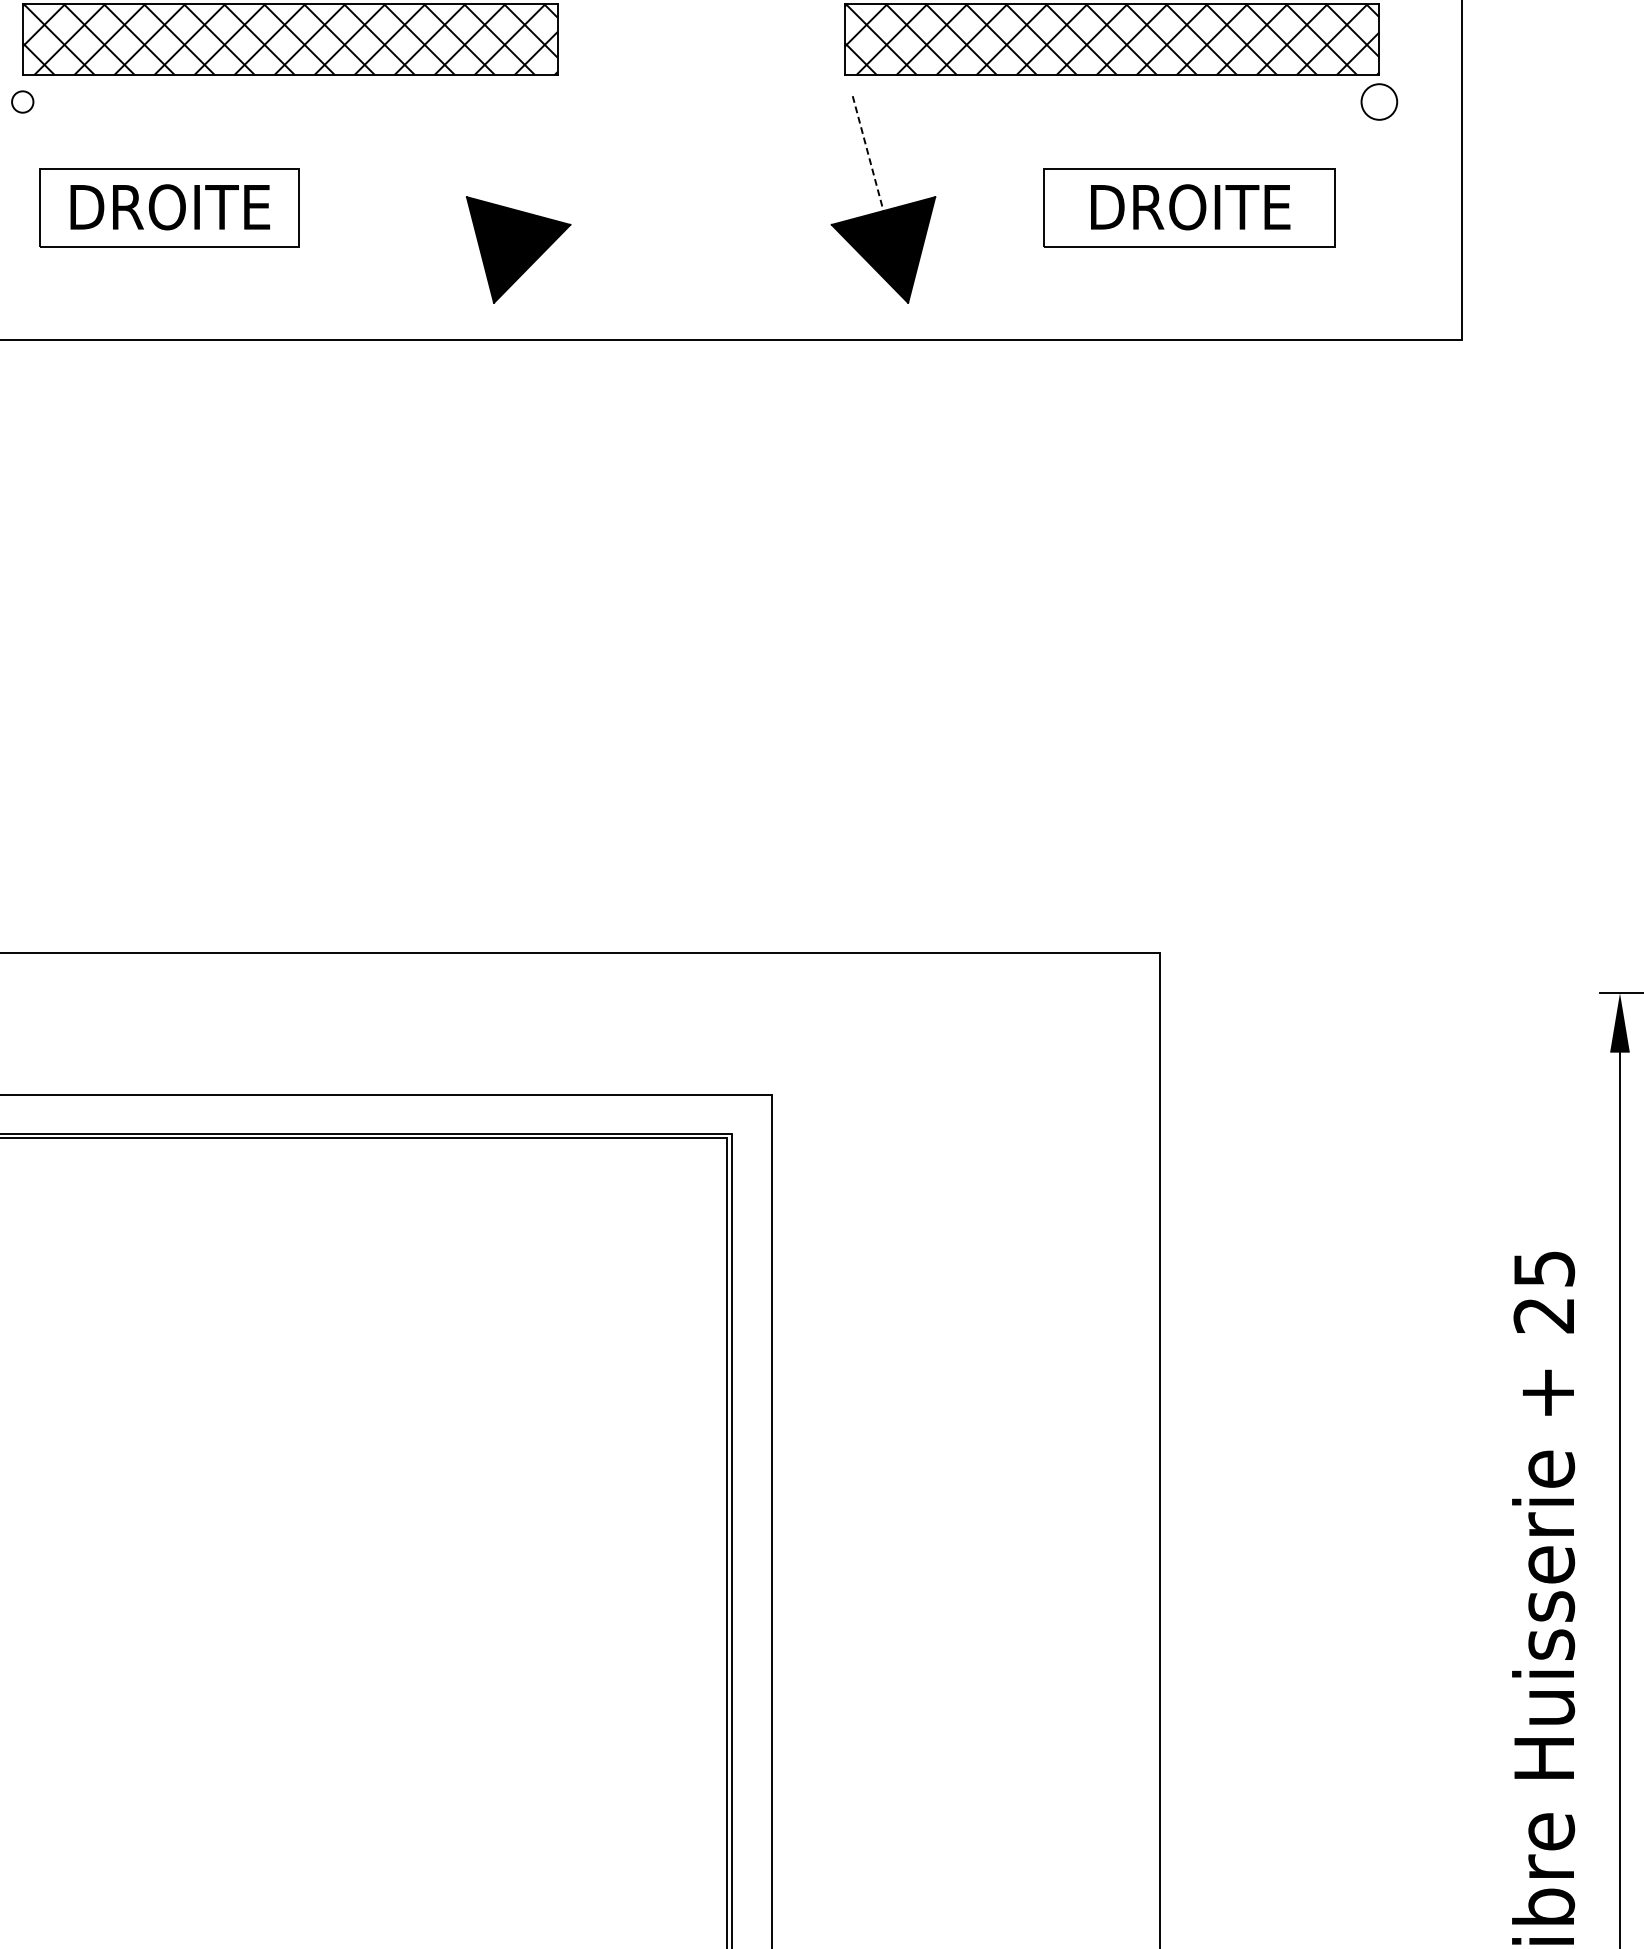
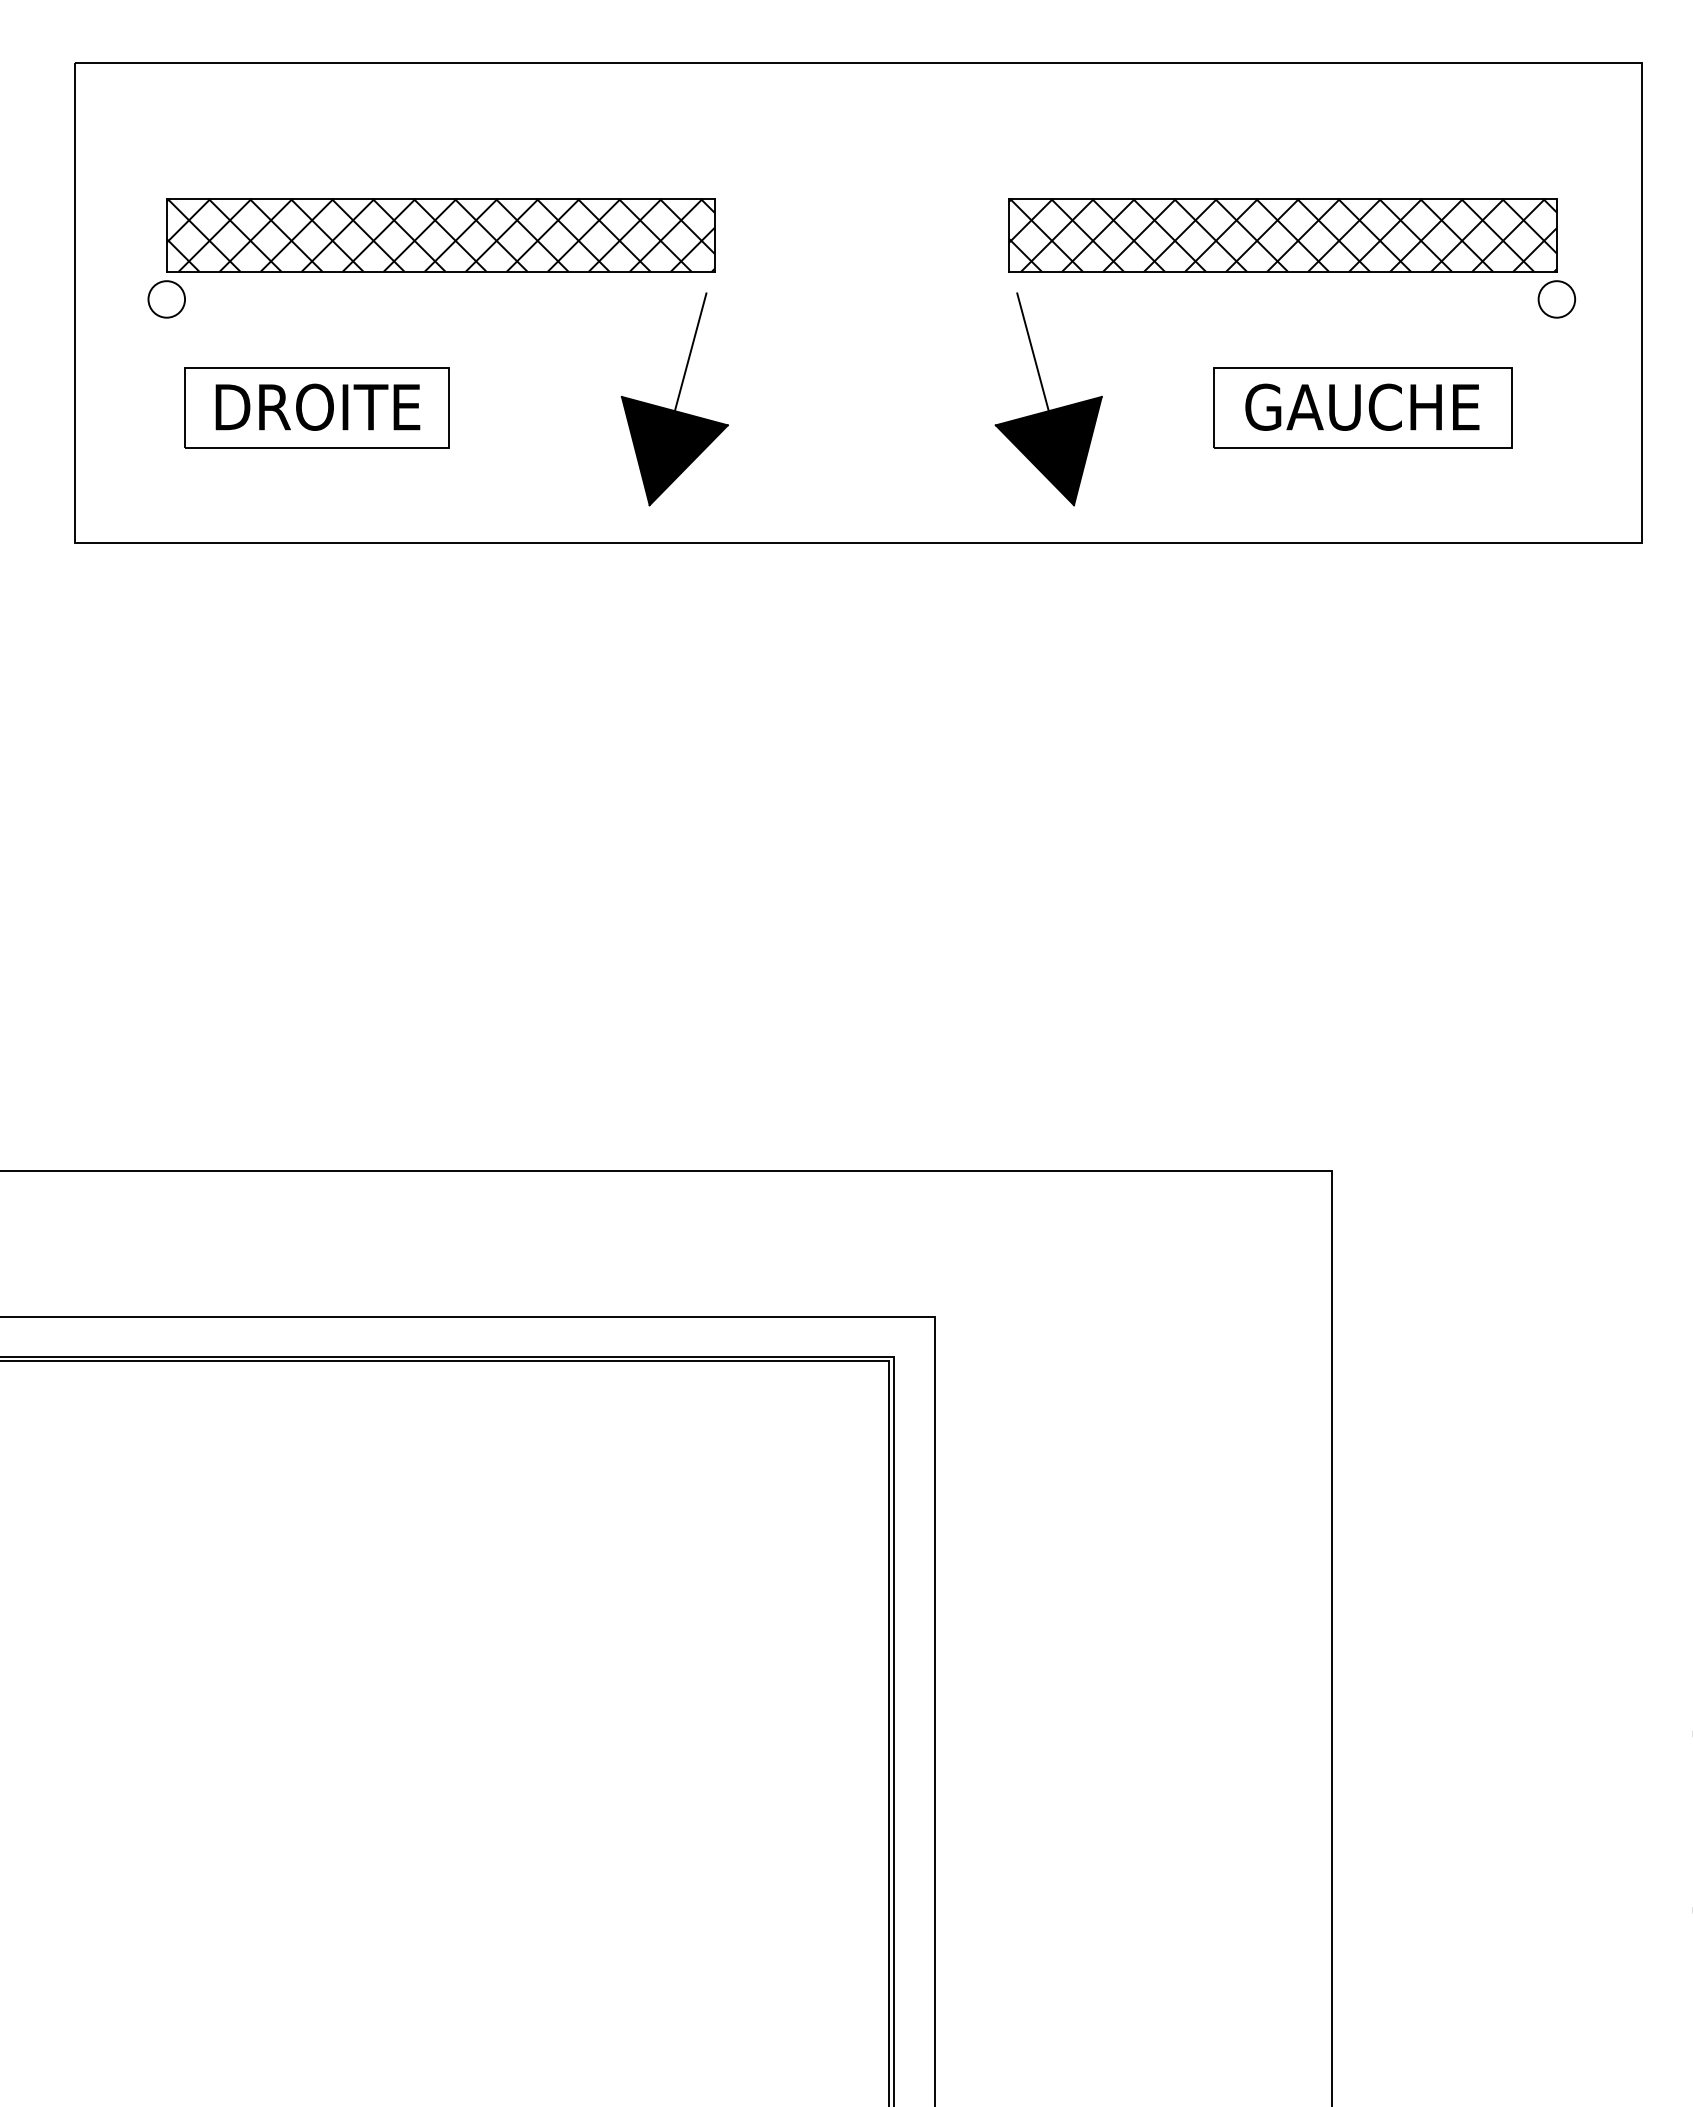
circle: (22, 102) -> (166, 299), size x1.67
line: (533, 153) -> (690, 352), added
line: (868, 153) -> (1033, 352), dashed -> solid
text: (1189, 206) -> (1362, 406), DROITE -> GAUCHE

